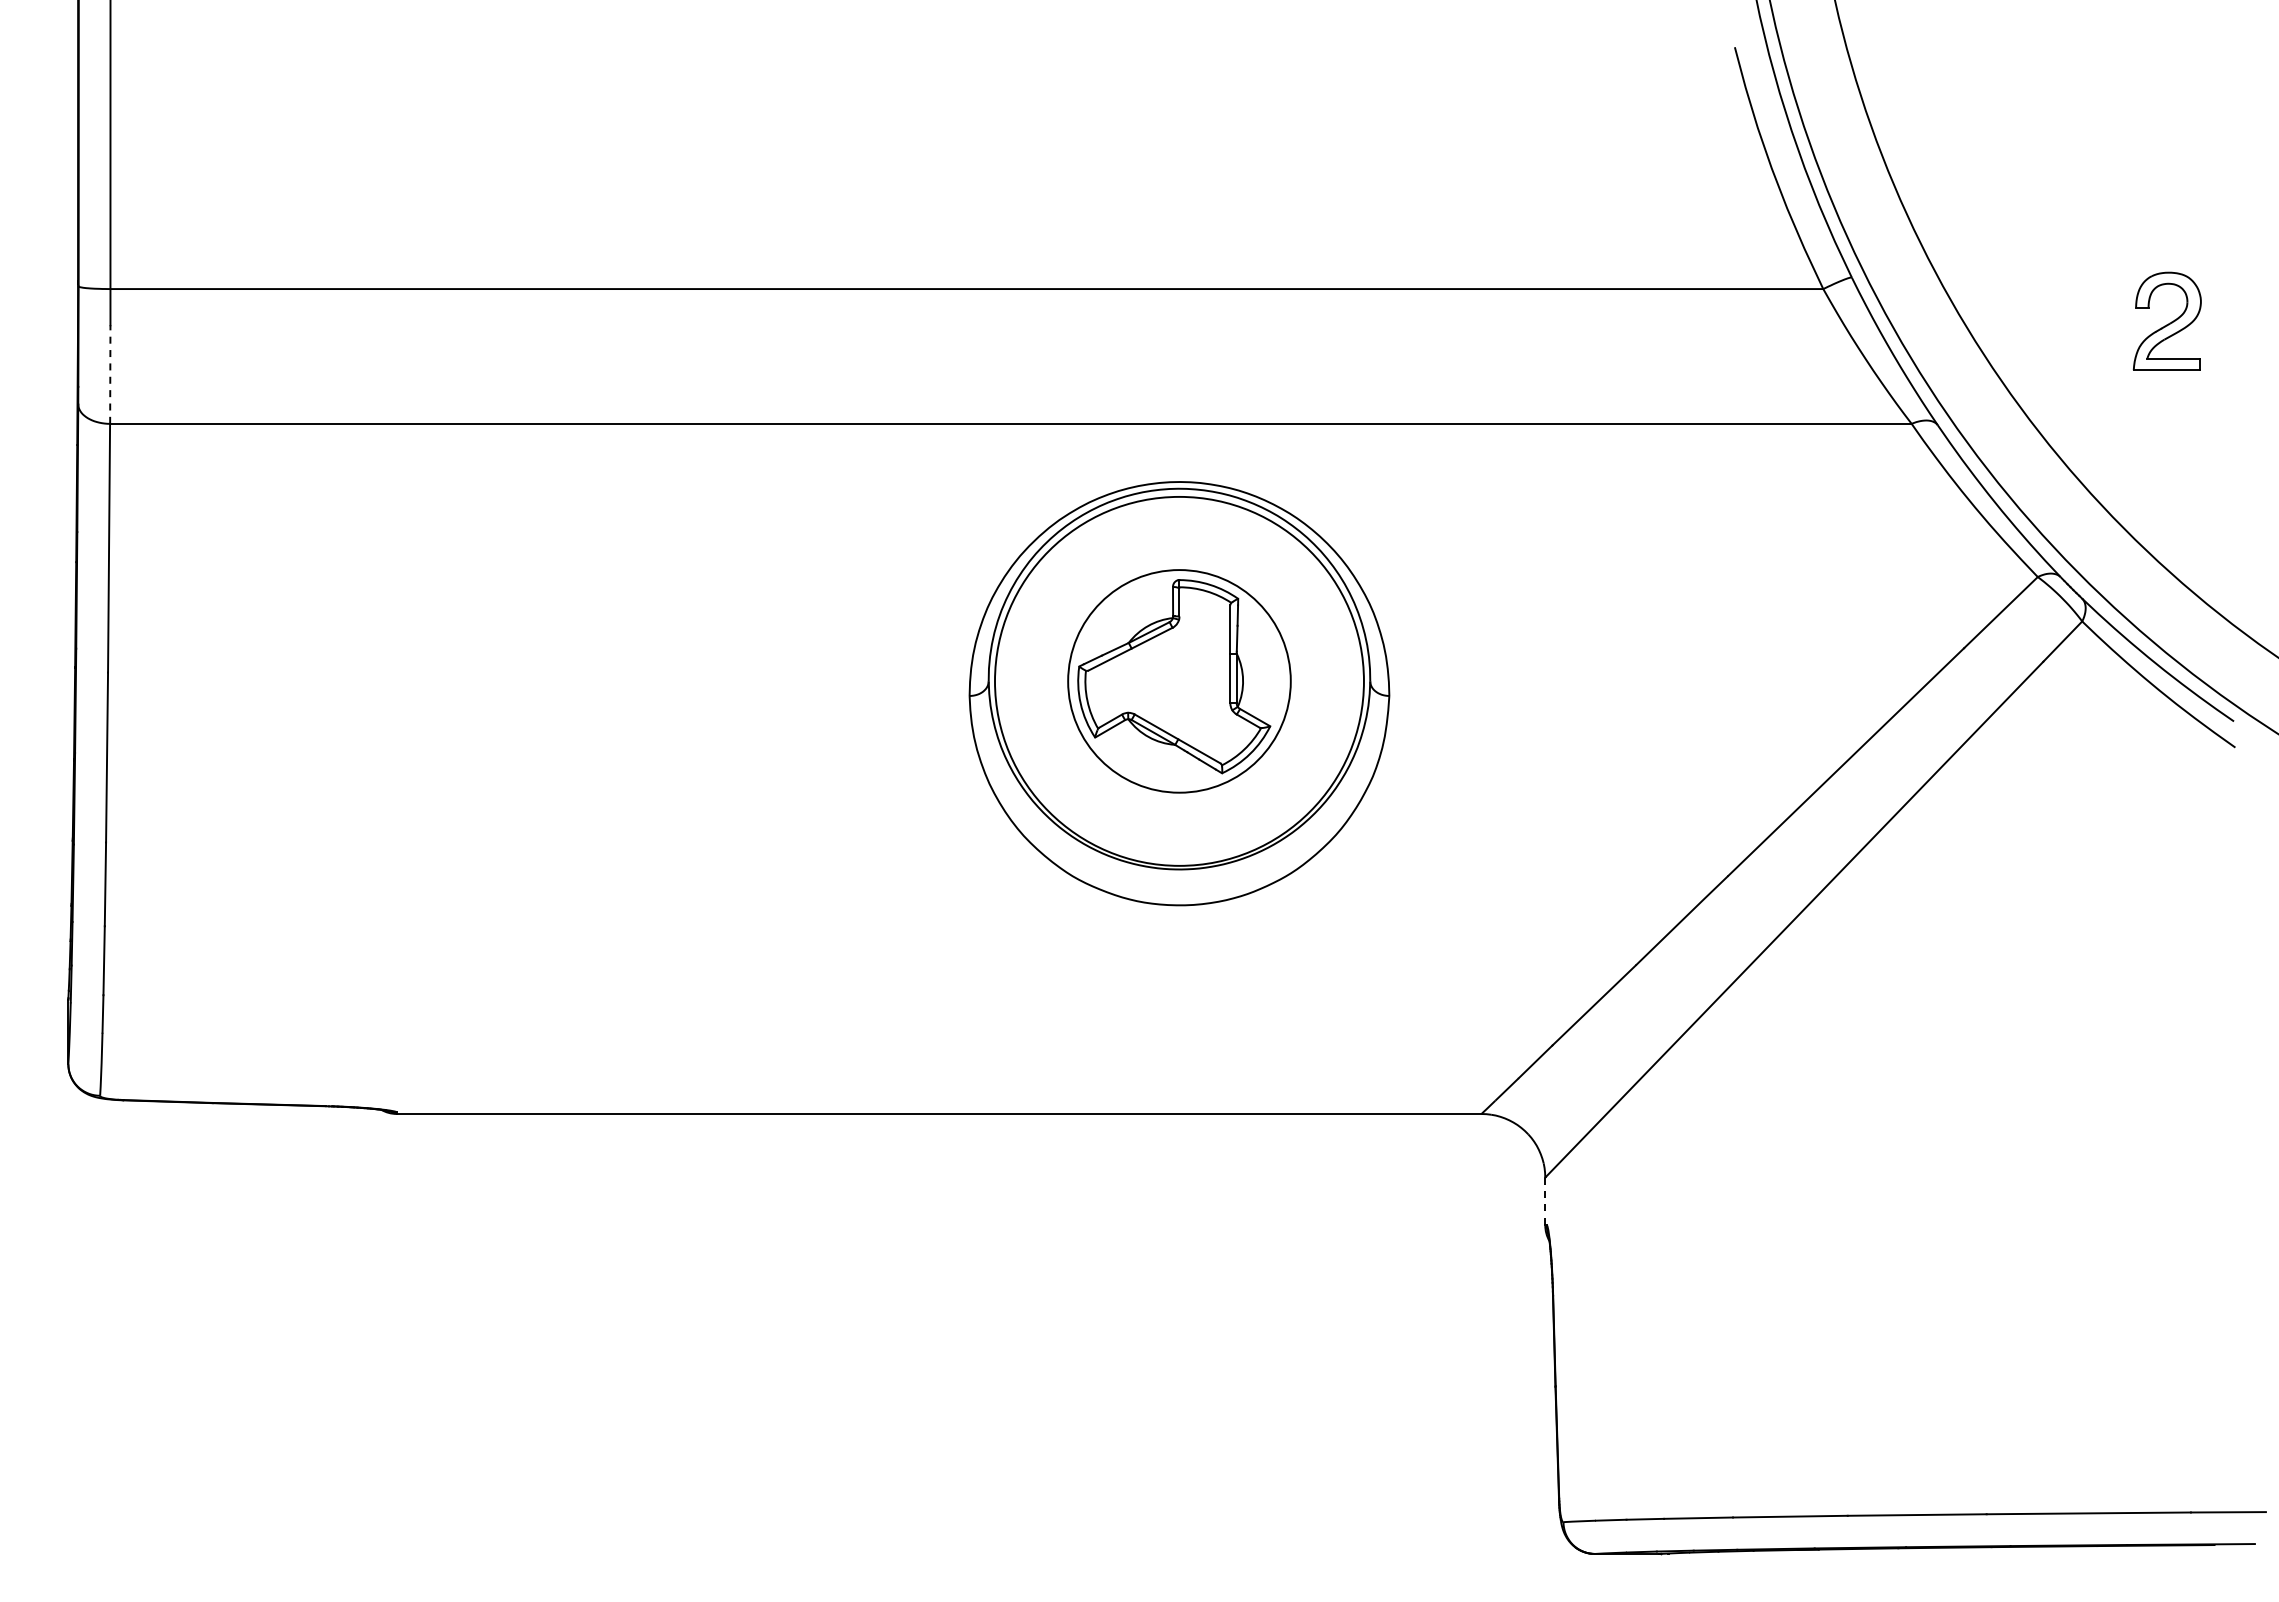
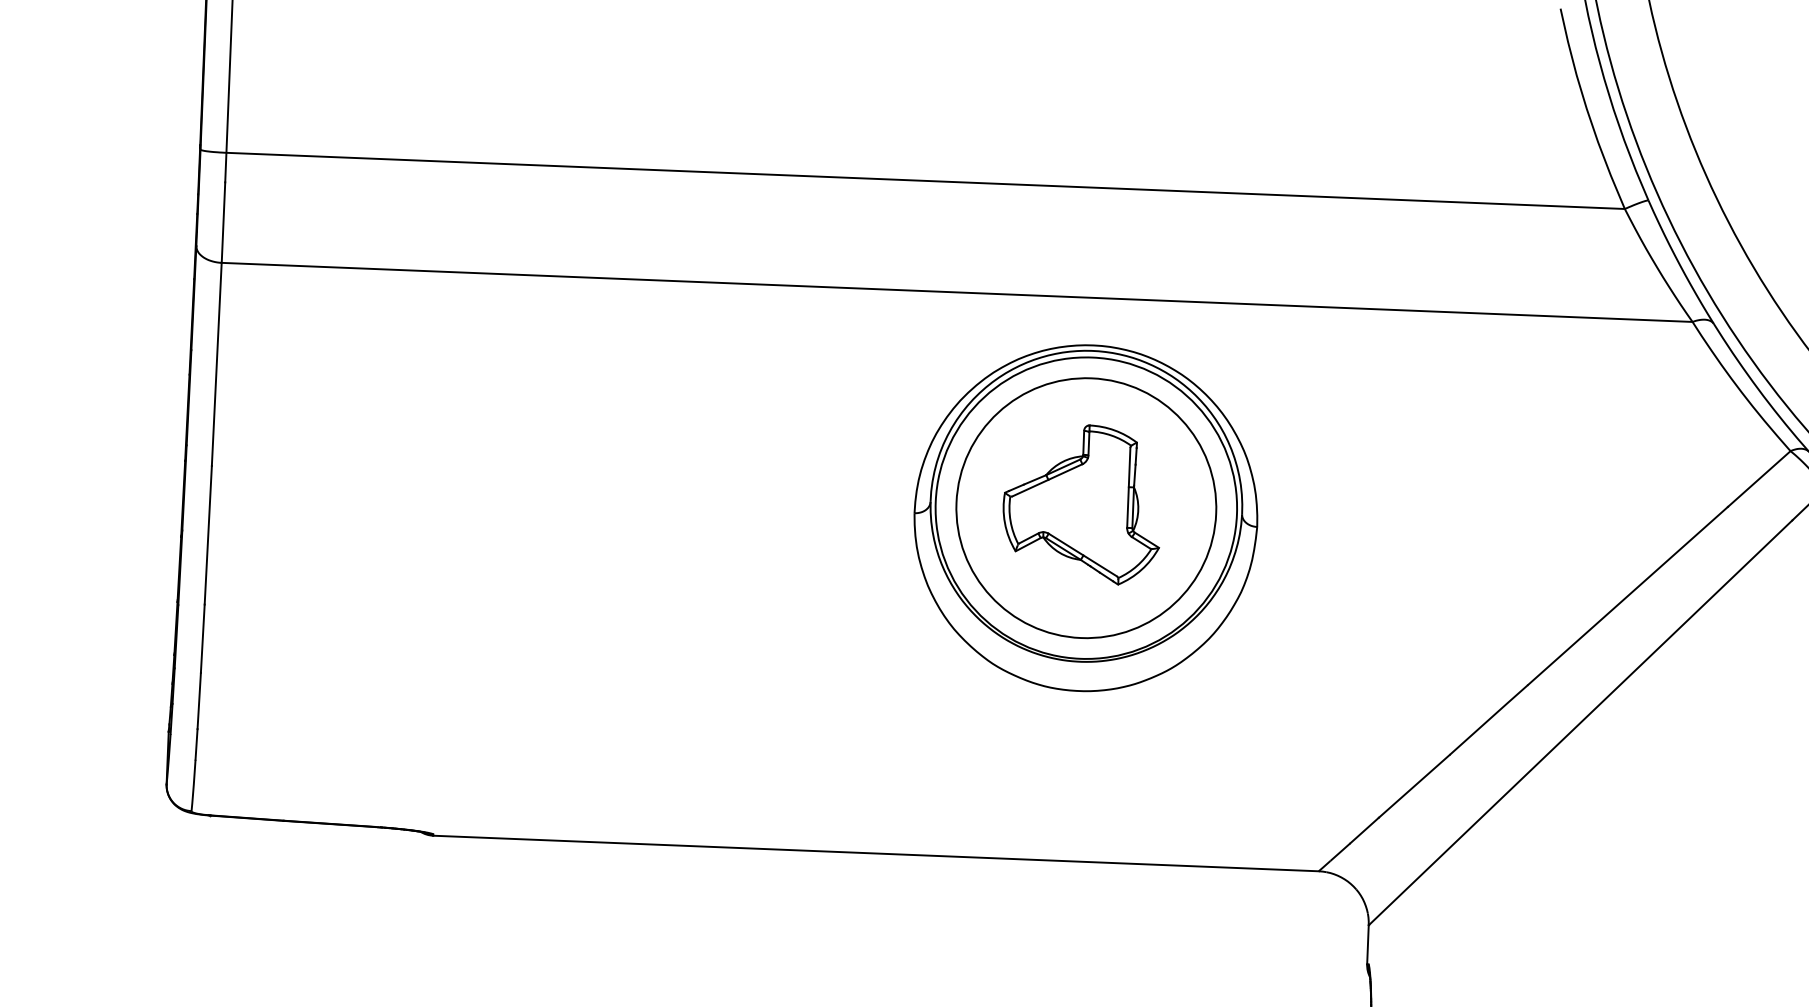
line: (110, 374) -> (223, 222), dashed -> solid
circle: (1179, 681) -> (1086, 508), size x1.43
line: (1545, 1201) -> (1368, 944), dashed -> solid

